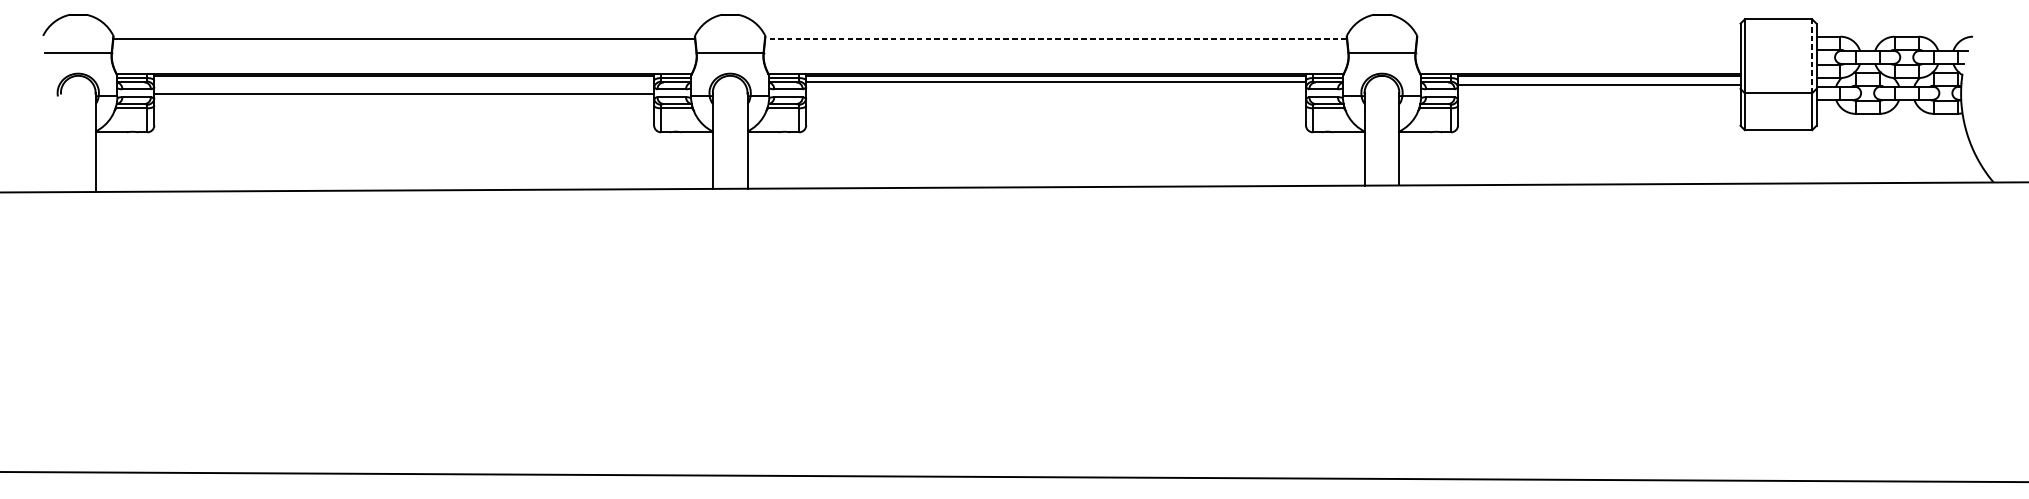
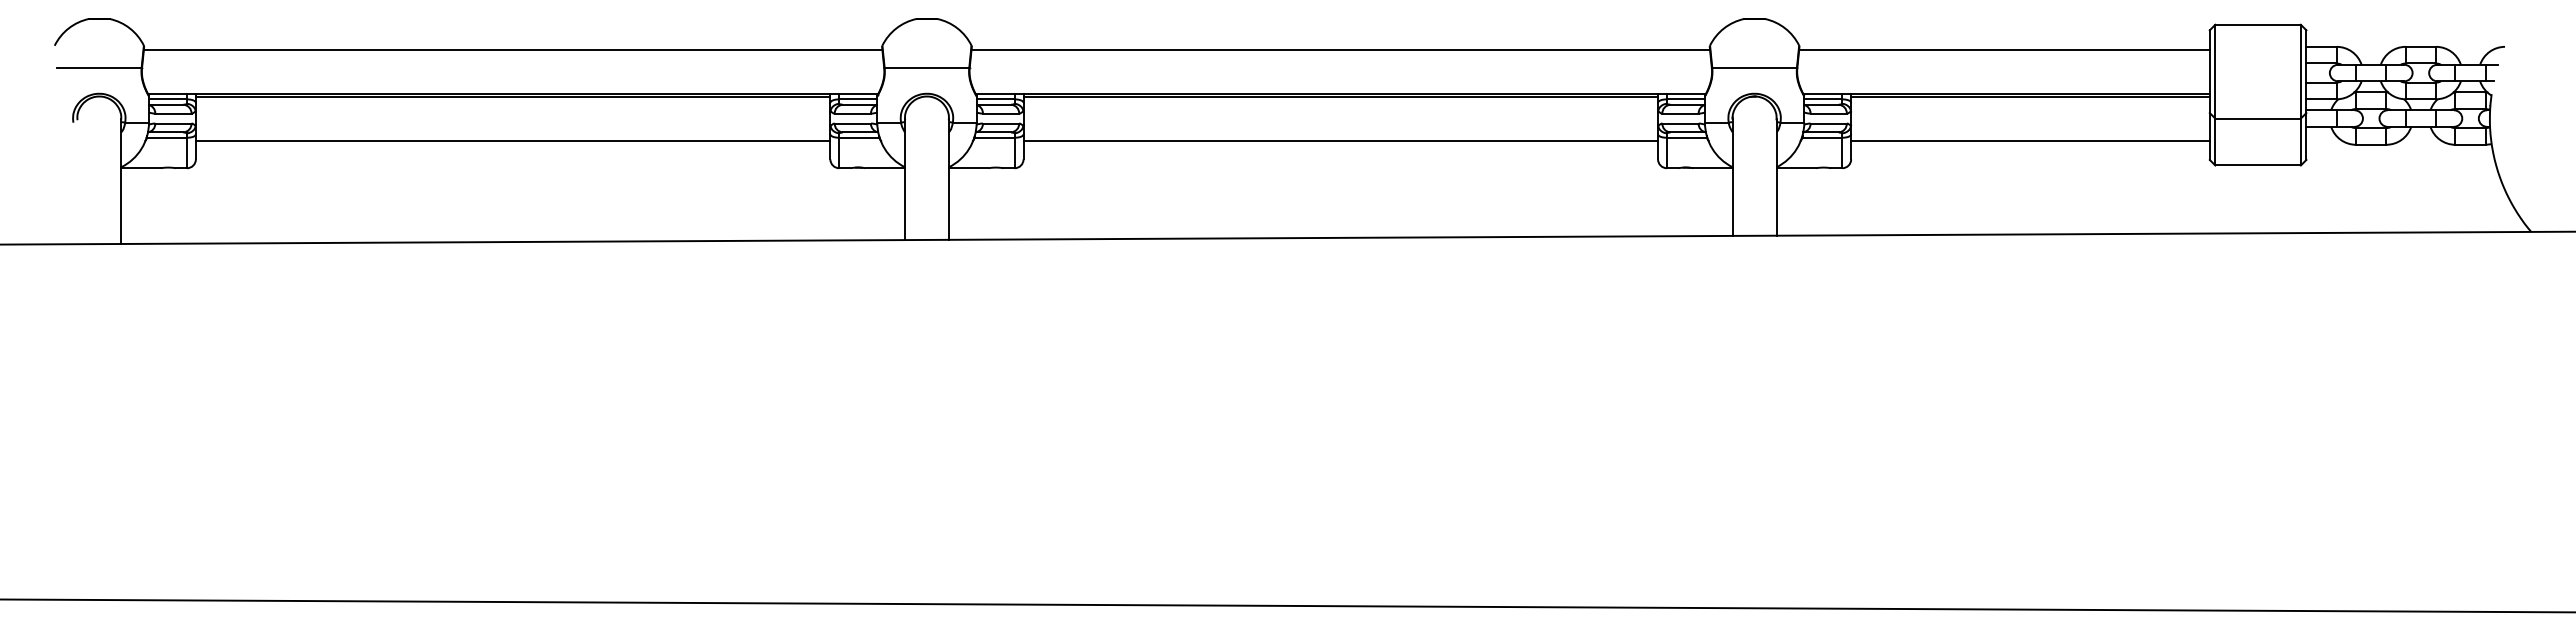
line: (1055, 38) -> (1340, 49), dashed -> solid
line: (1578, 38) -> (2004, 49), added
line: (1811, 56) -> (2300, 71), dashed -> solid
line: (1055, 82) -> (1340, 140), moved
line: (1599, 85) -> (2030, 140), moved
line: (403, 93) -> (512, 140), moved

